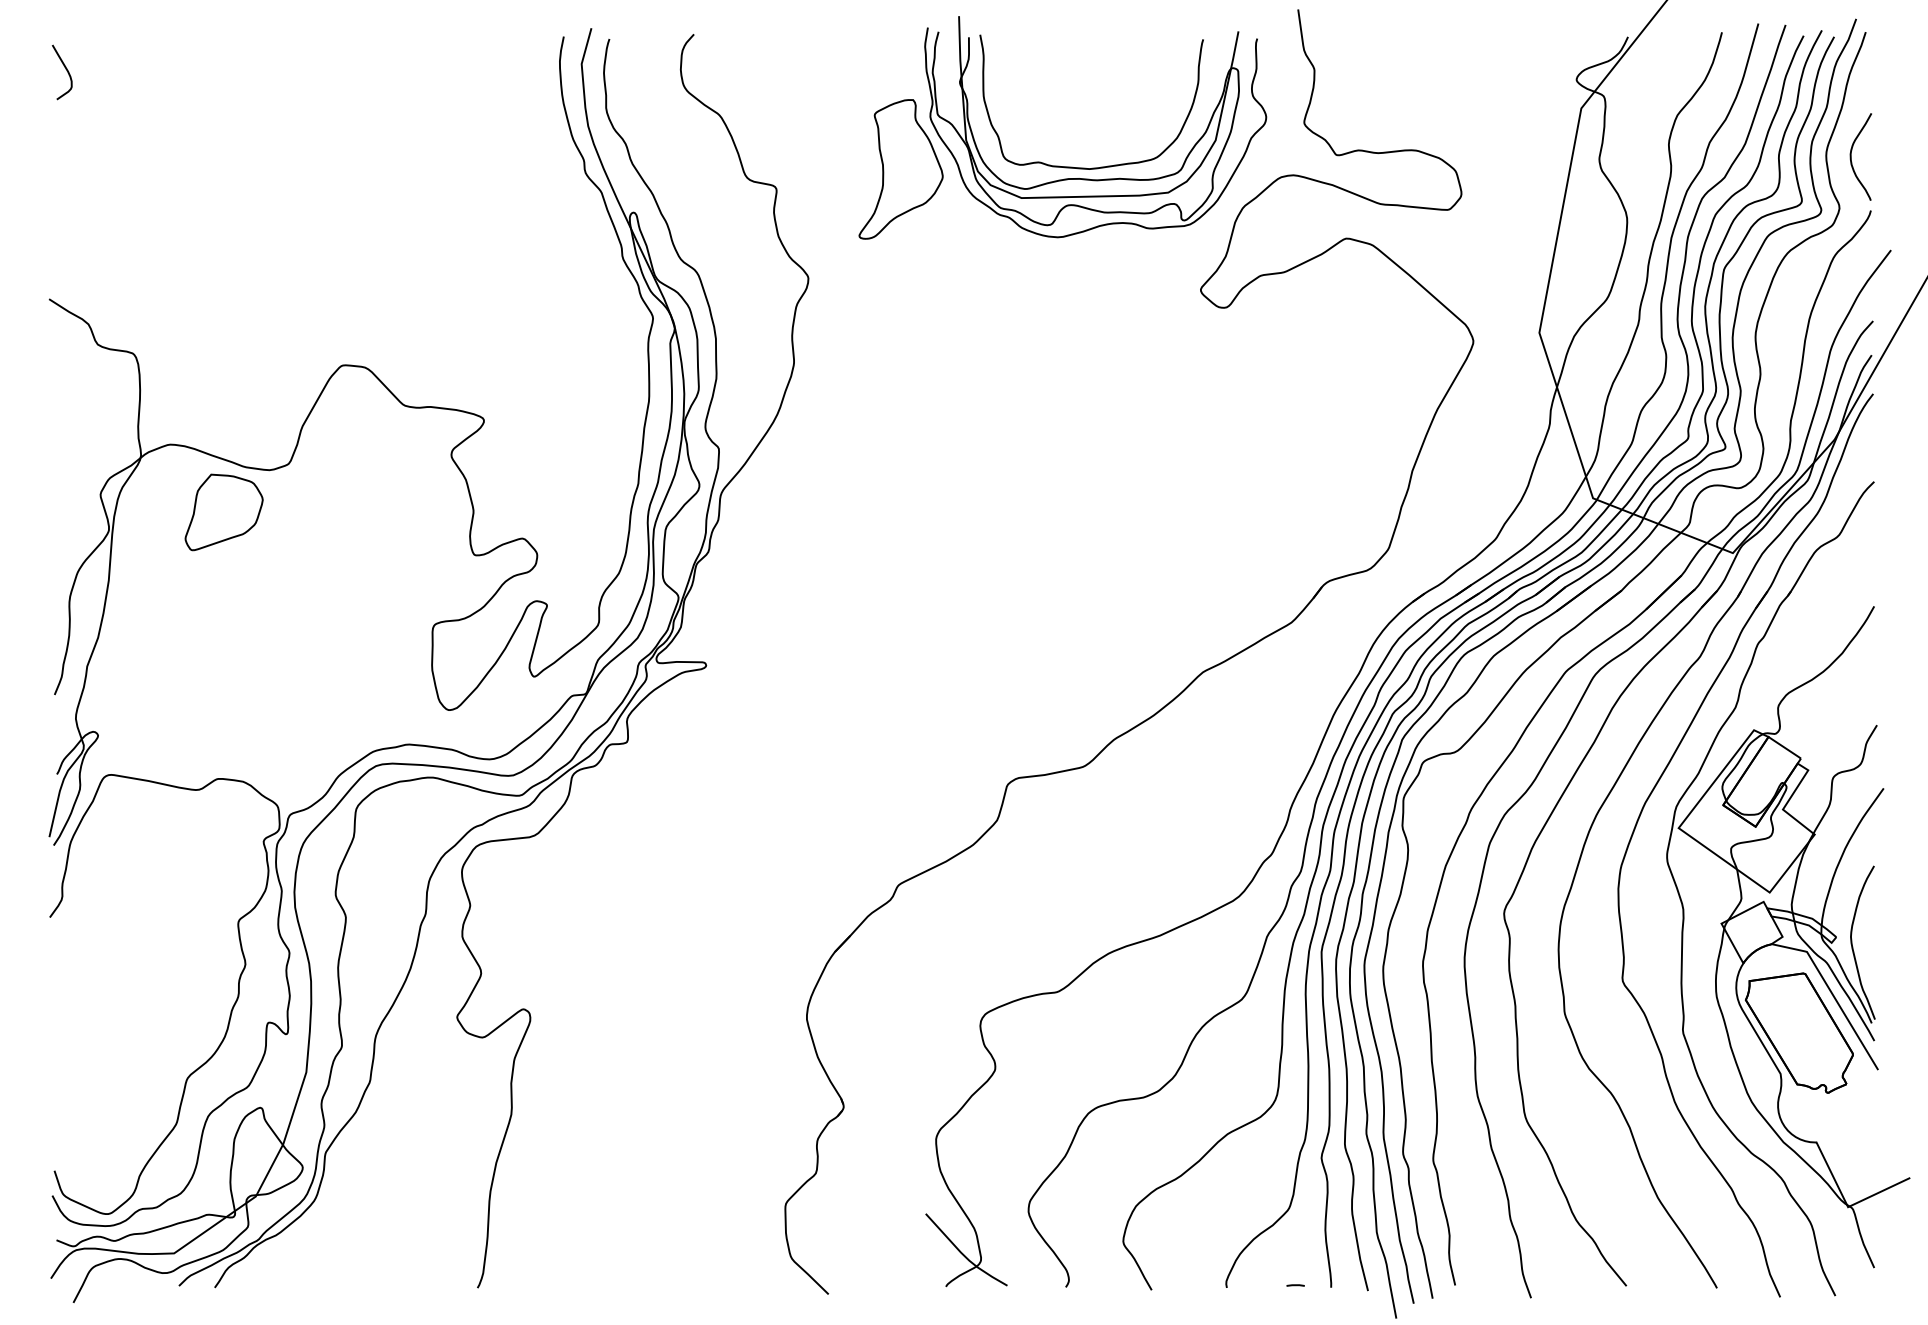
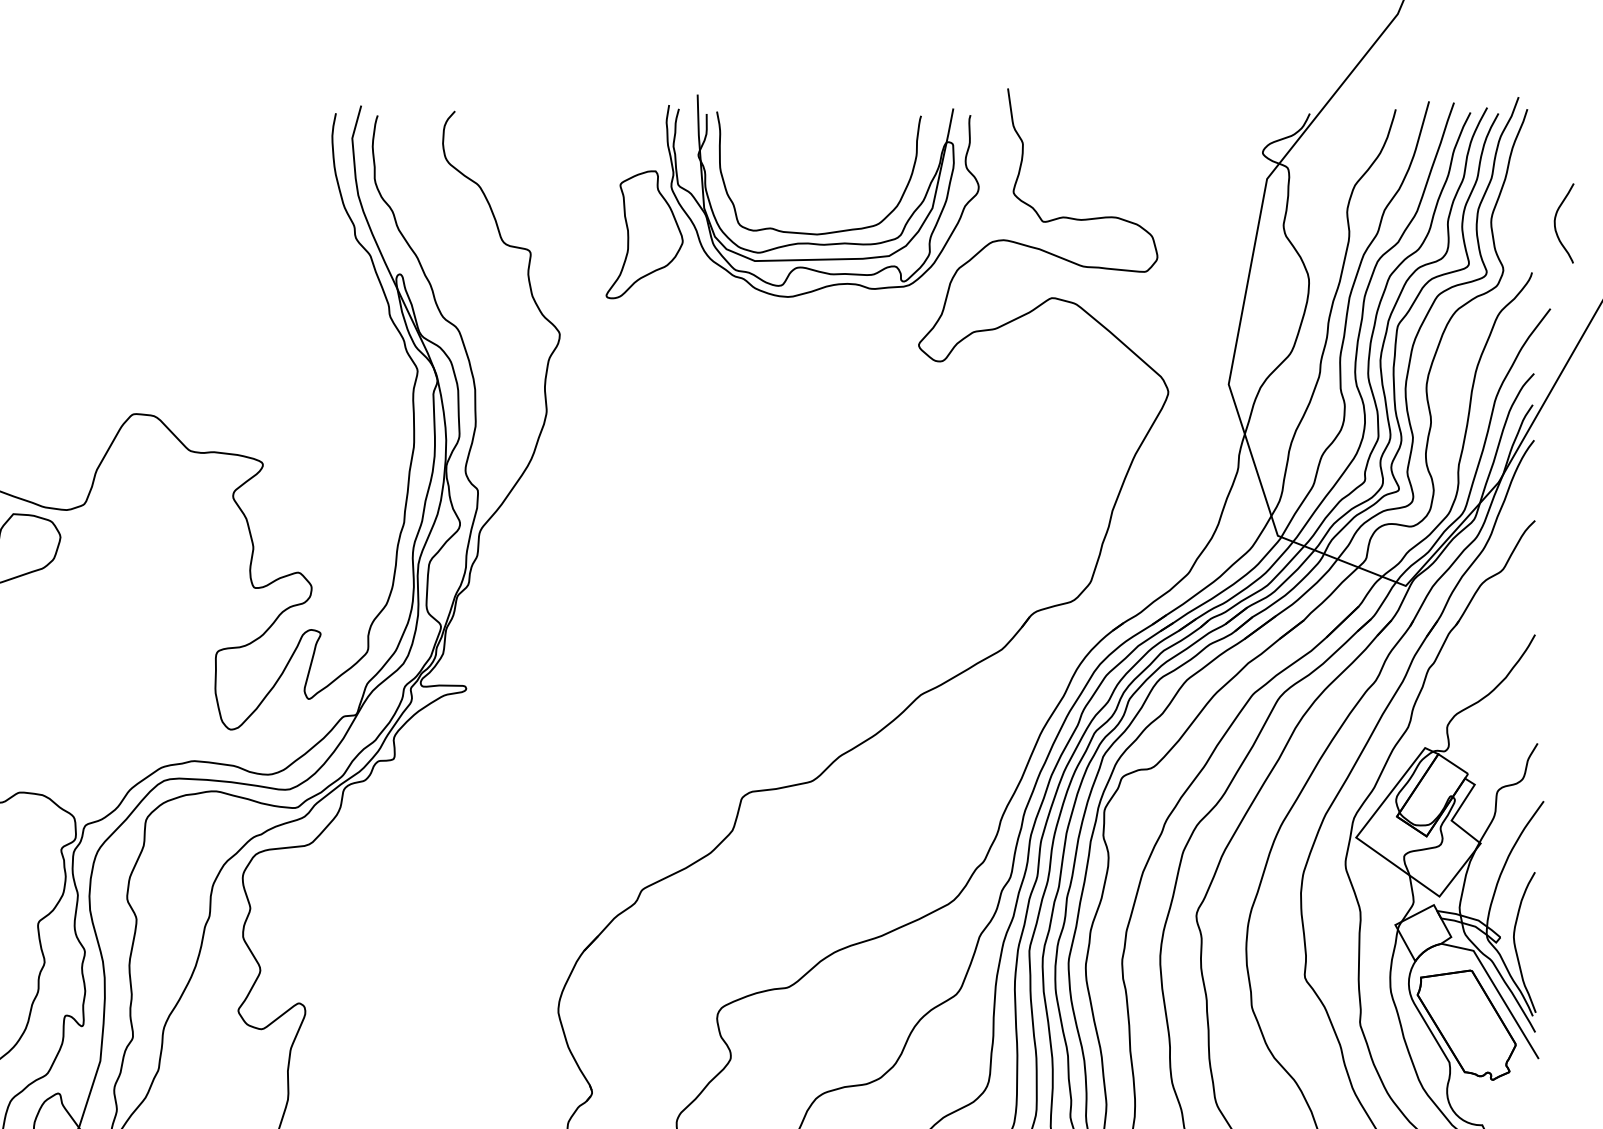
curve: (1851, 156) -> (1555, 223), moved

